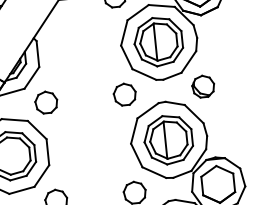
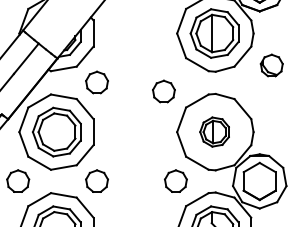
part: (203, 86) -> (271, 65), moved
part: (124, 94) -> (163, 91), moved
part: (168, 139) -> (214, 131), size x0.6

